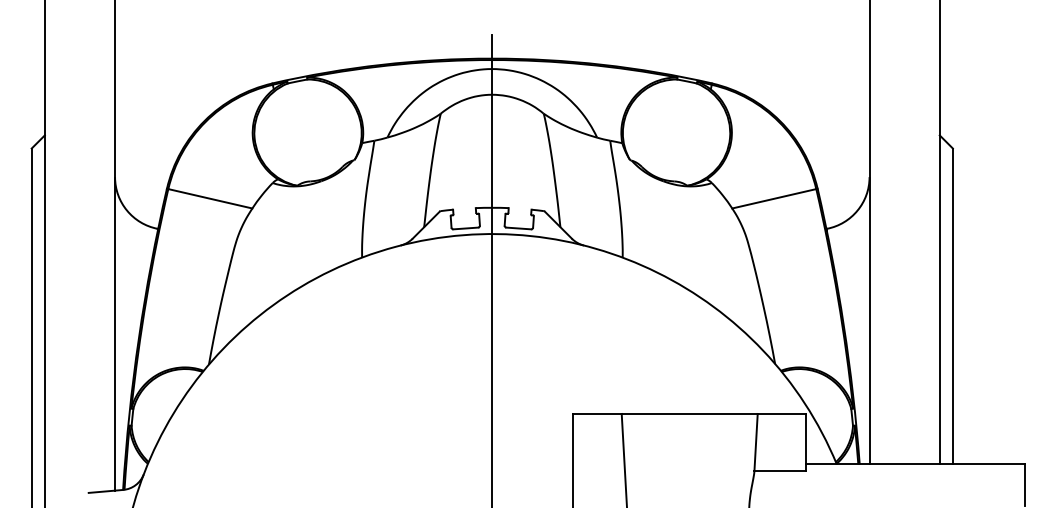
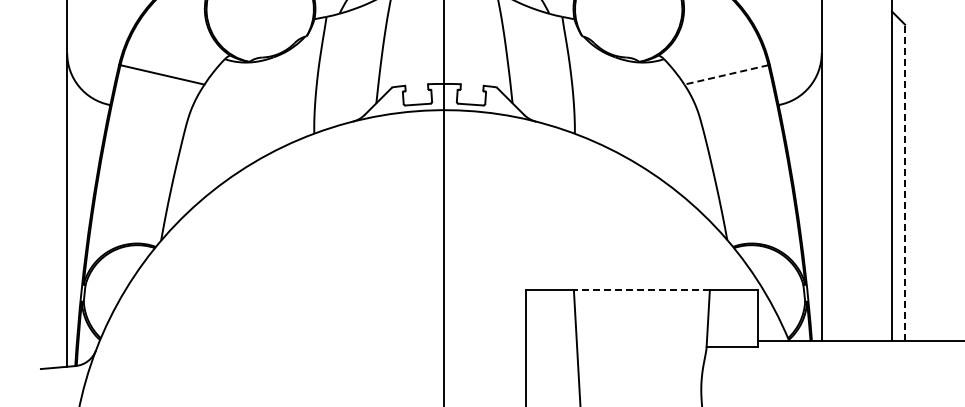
line: (773, 198) -> (725, 74), solid -> dashed
line: (952, 306) -> (904, 182), solid -> dashed
line: (689, 413) -> (641, 289), solid -> dashed

